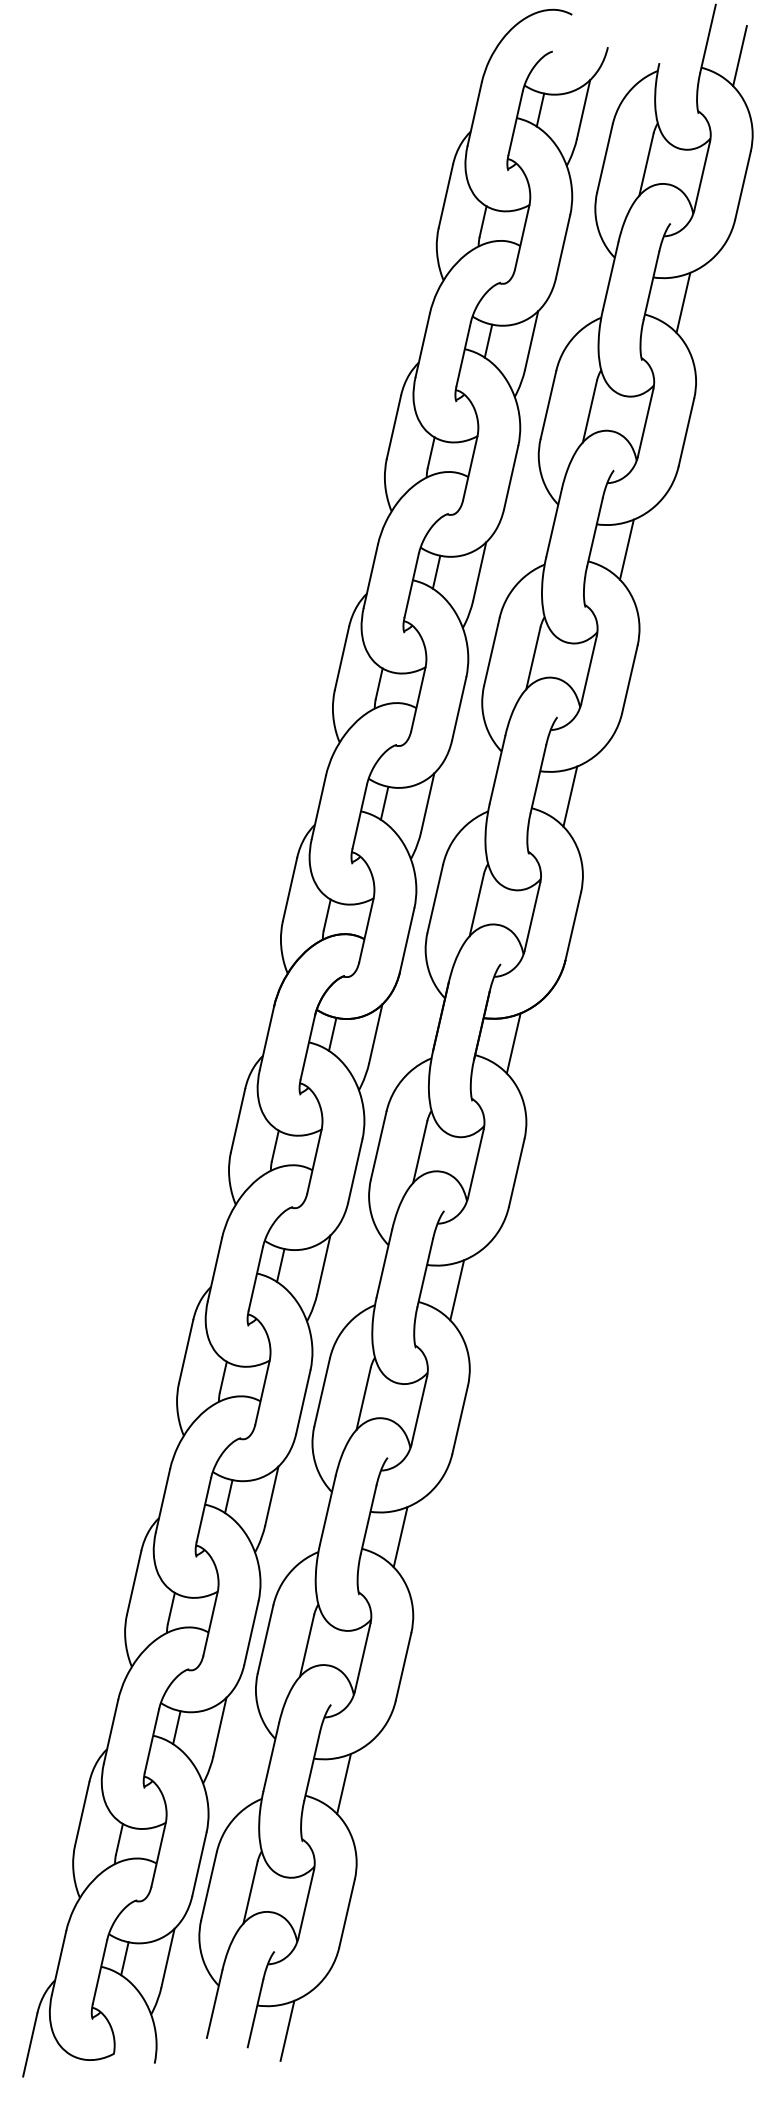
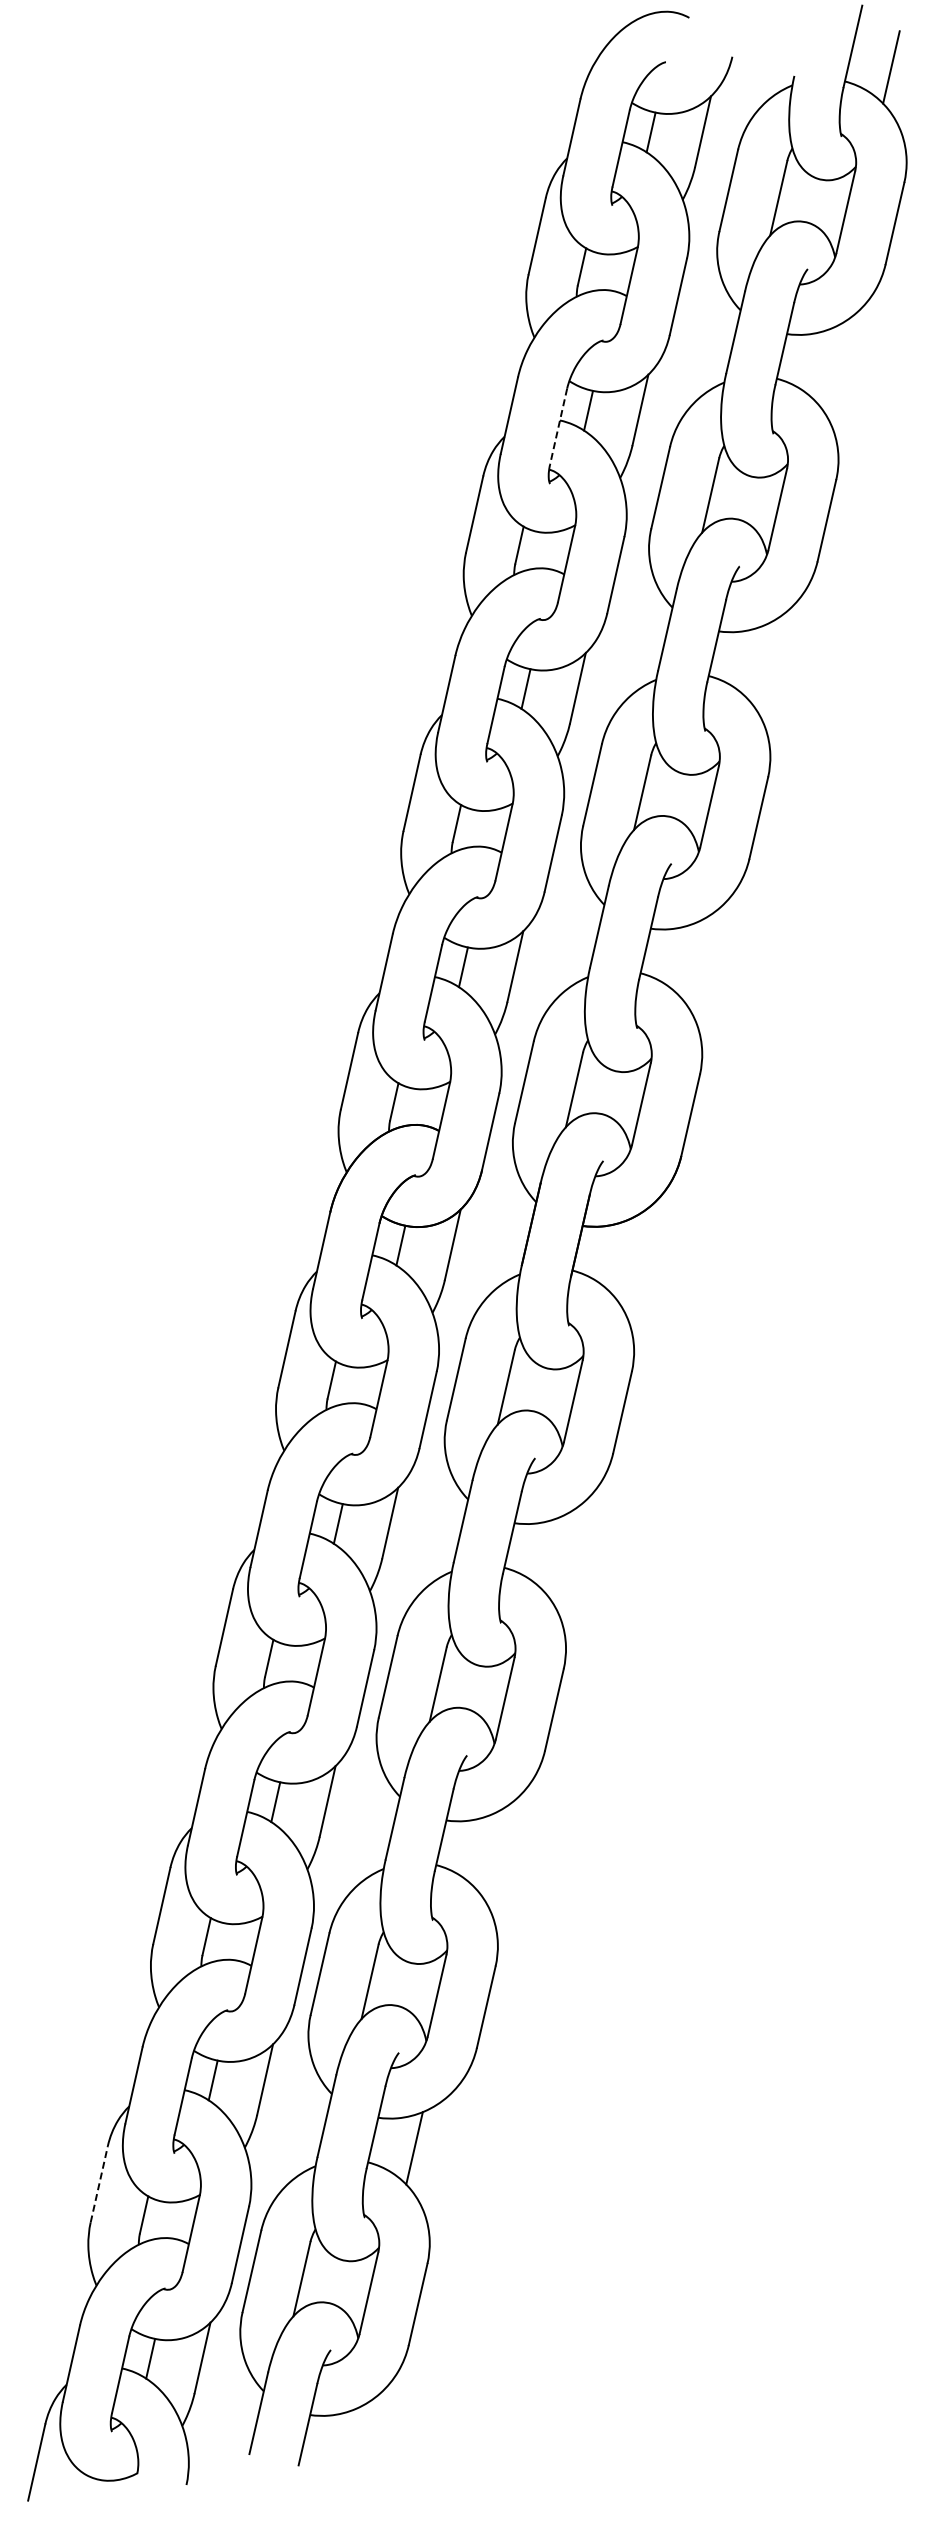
line: (683, 302) -> (823, 364), removed
line: (463, 355) -> (558, 427), solid -> dashed
line: (626, 549) -> (754, 661), removed
line: (569, 796) -> (686, 959), removed
line: (513, 1043) -> (618, 1256), removed
line: (456, 1290) -> (550, 1553), removed
line: (400, 1536) -> (482, 1850), removed
line: (82, 1813) -> (99, 2183), solid -> dashed
line: (287, 2030) -> (346, 2445), removed

